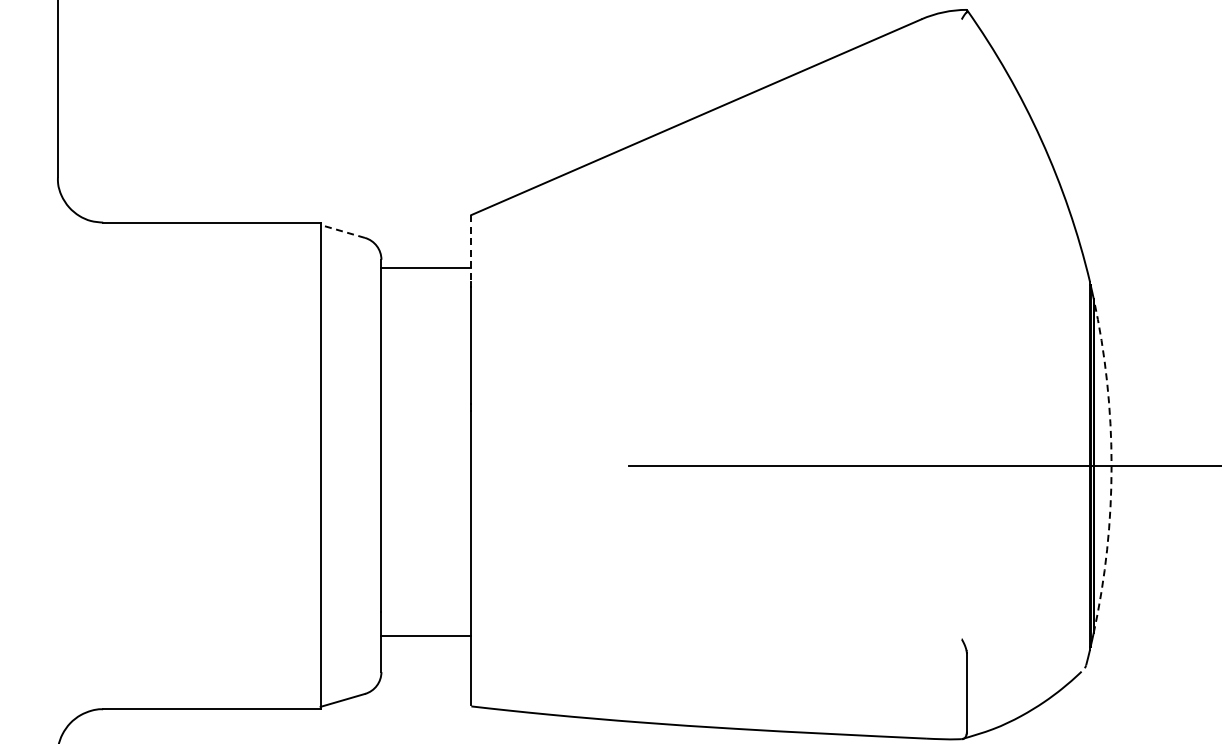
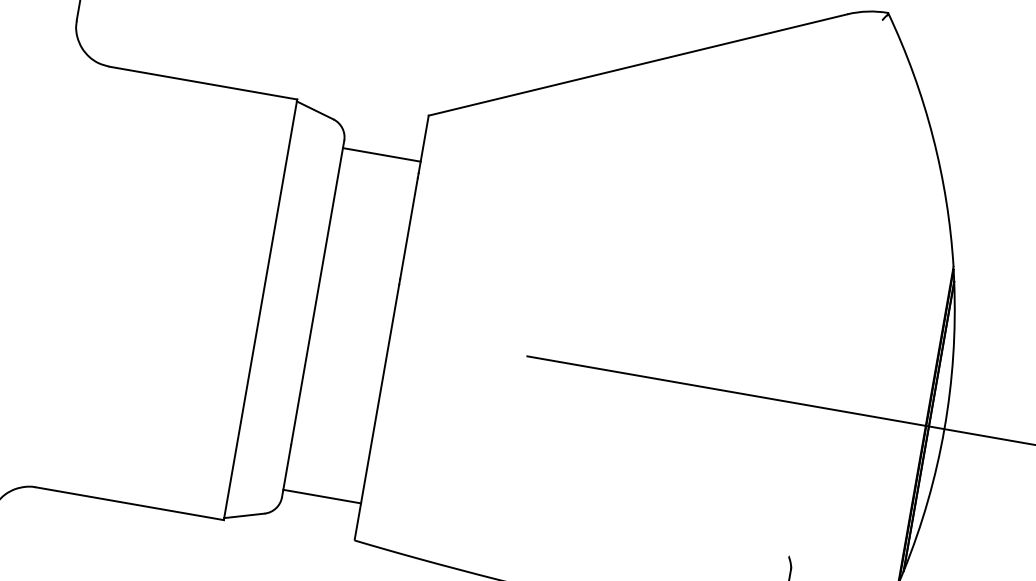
line: (342, 231) -> (314, 110), dashed -> solid
line: (471, 248) -> (423, 144), dashed -> solid
arc: (1111, 465) -> (944, 428), dashed -> solid
line: (426, 635) -> (322, 496), moved

